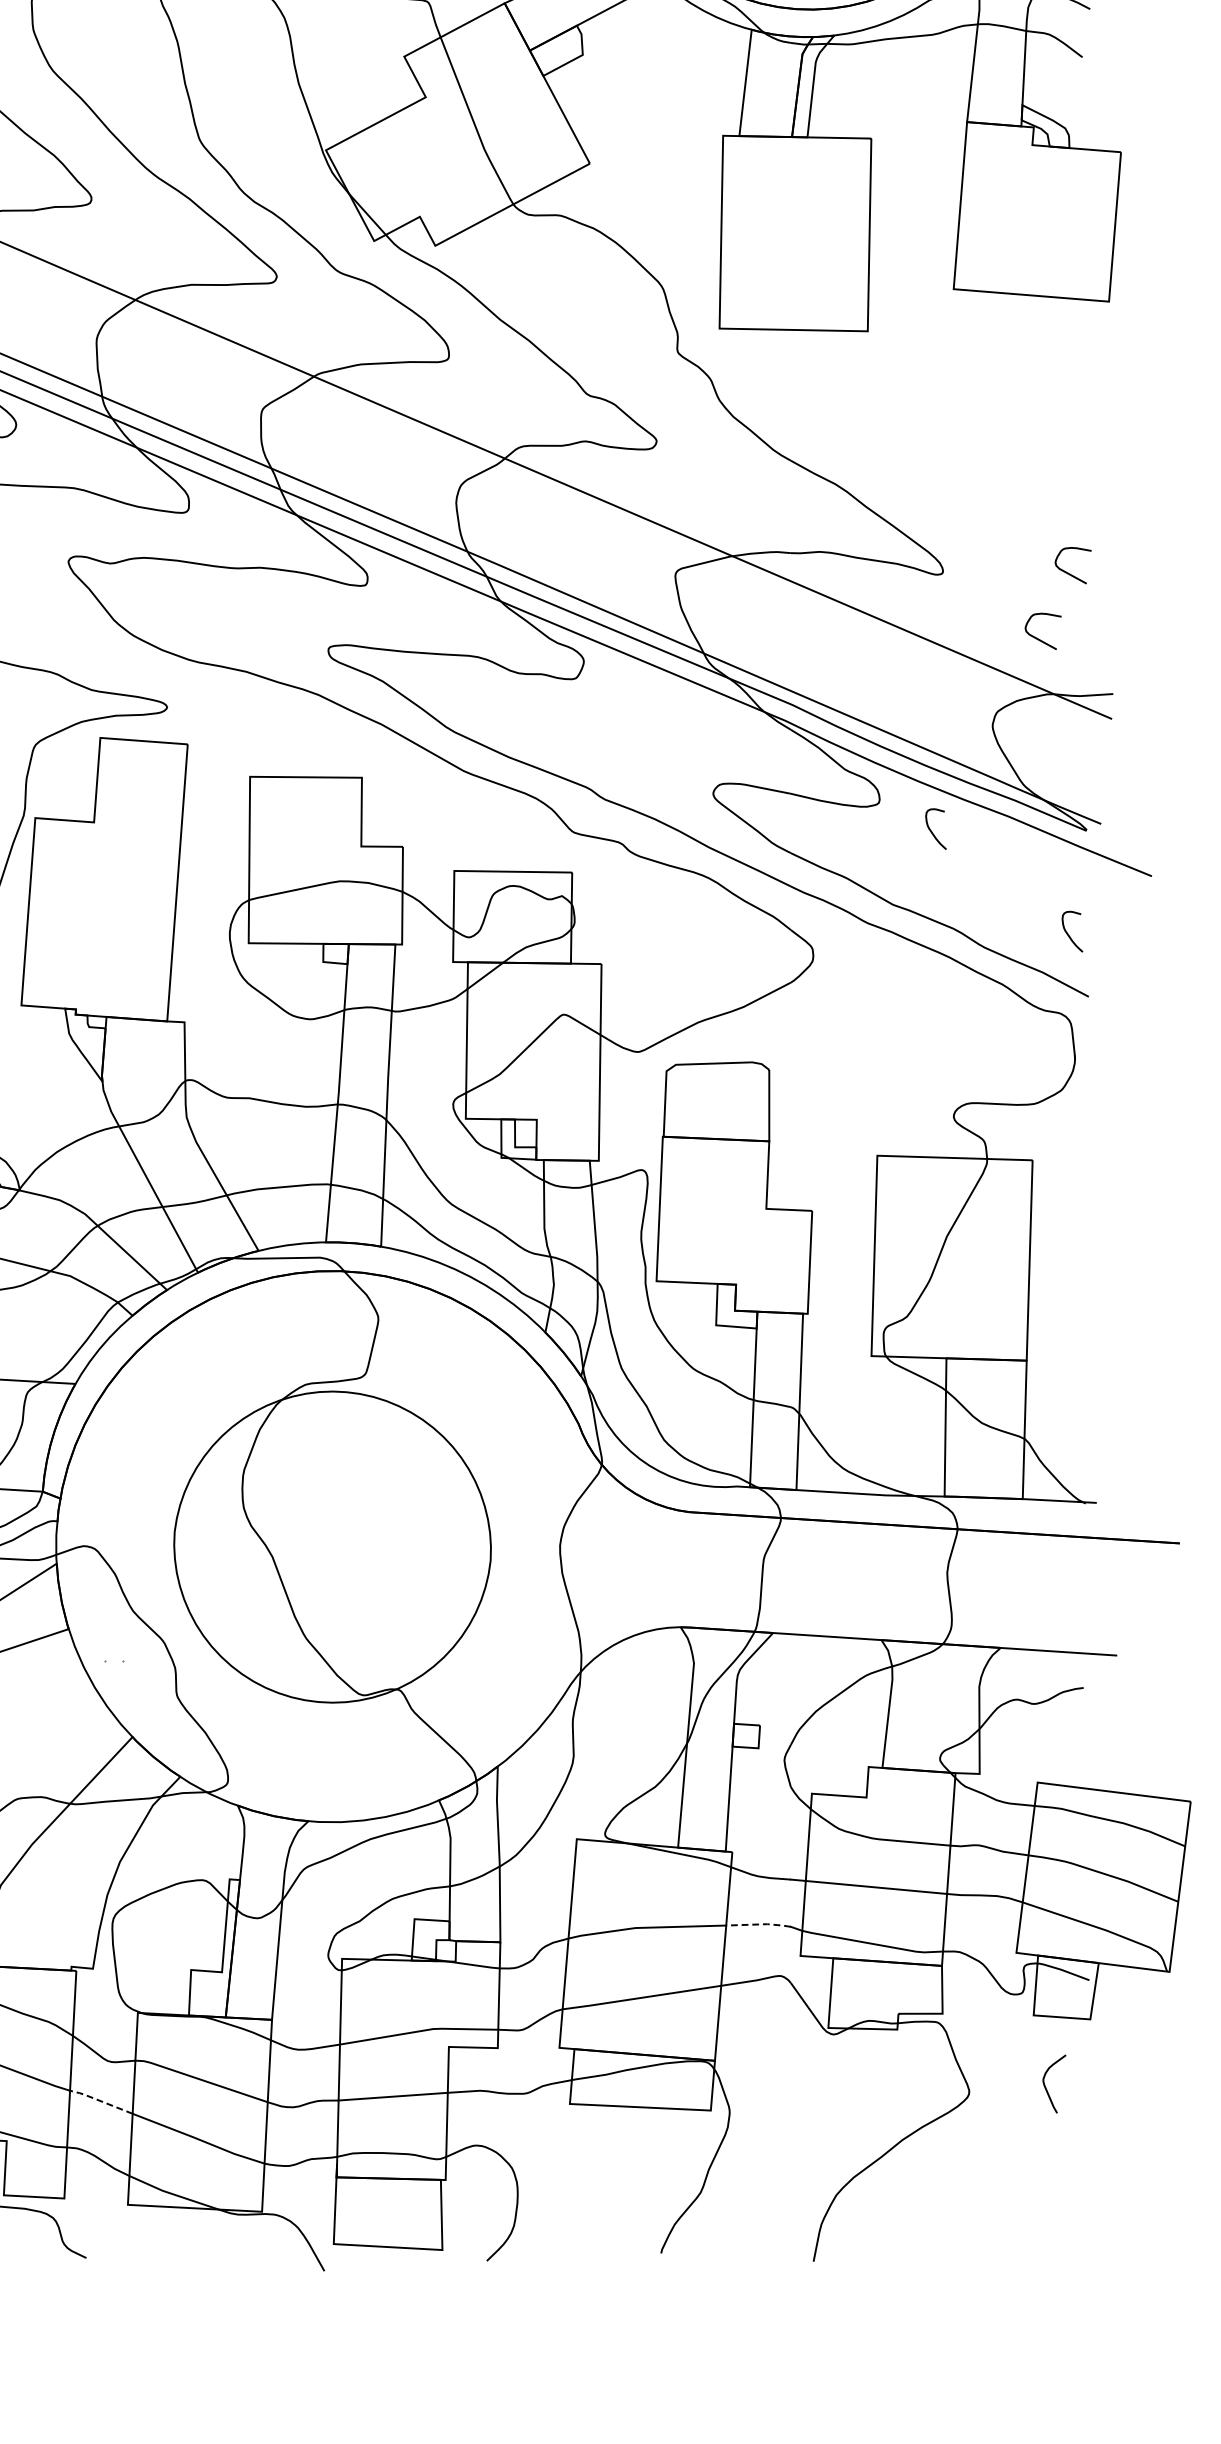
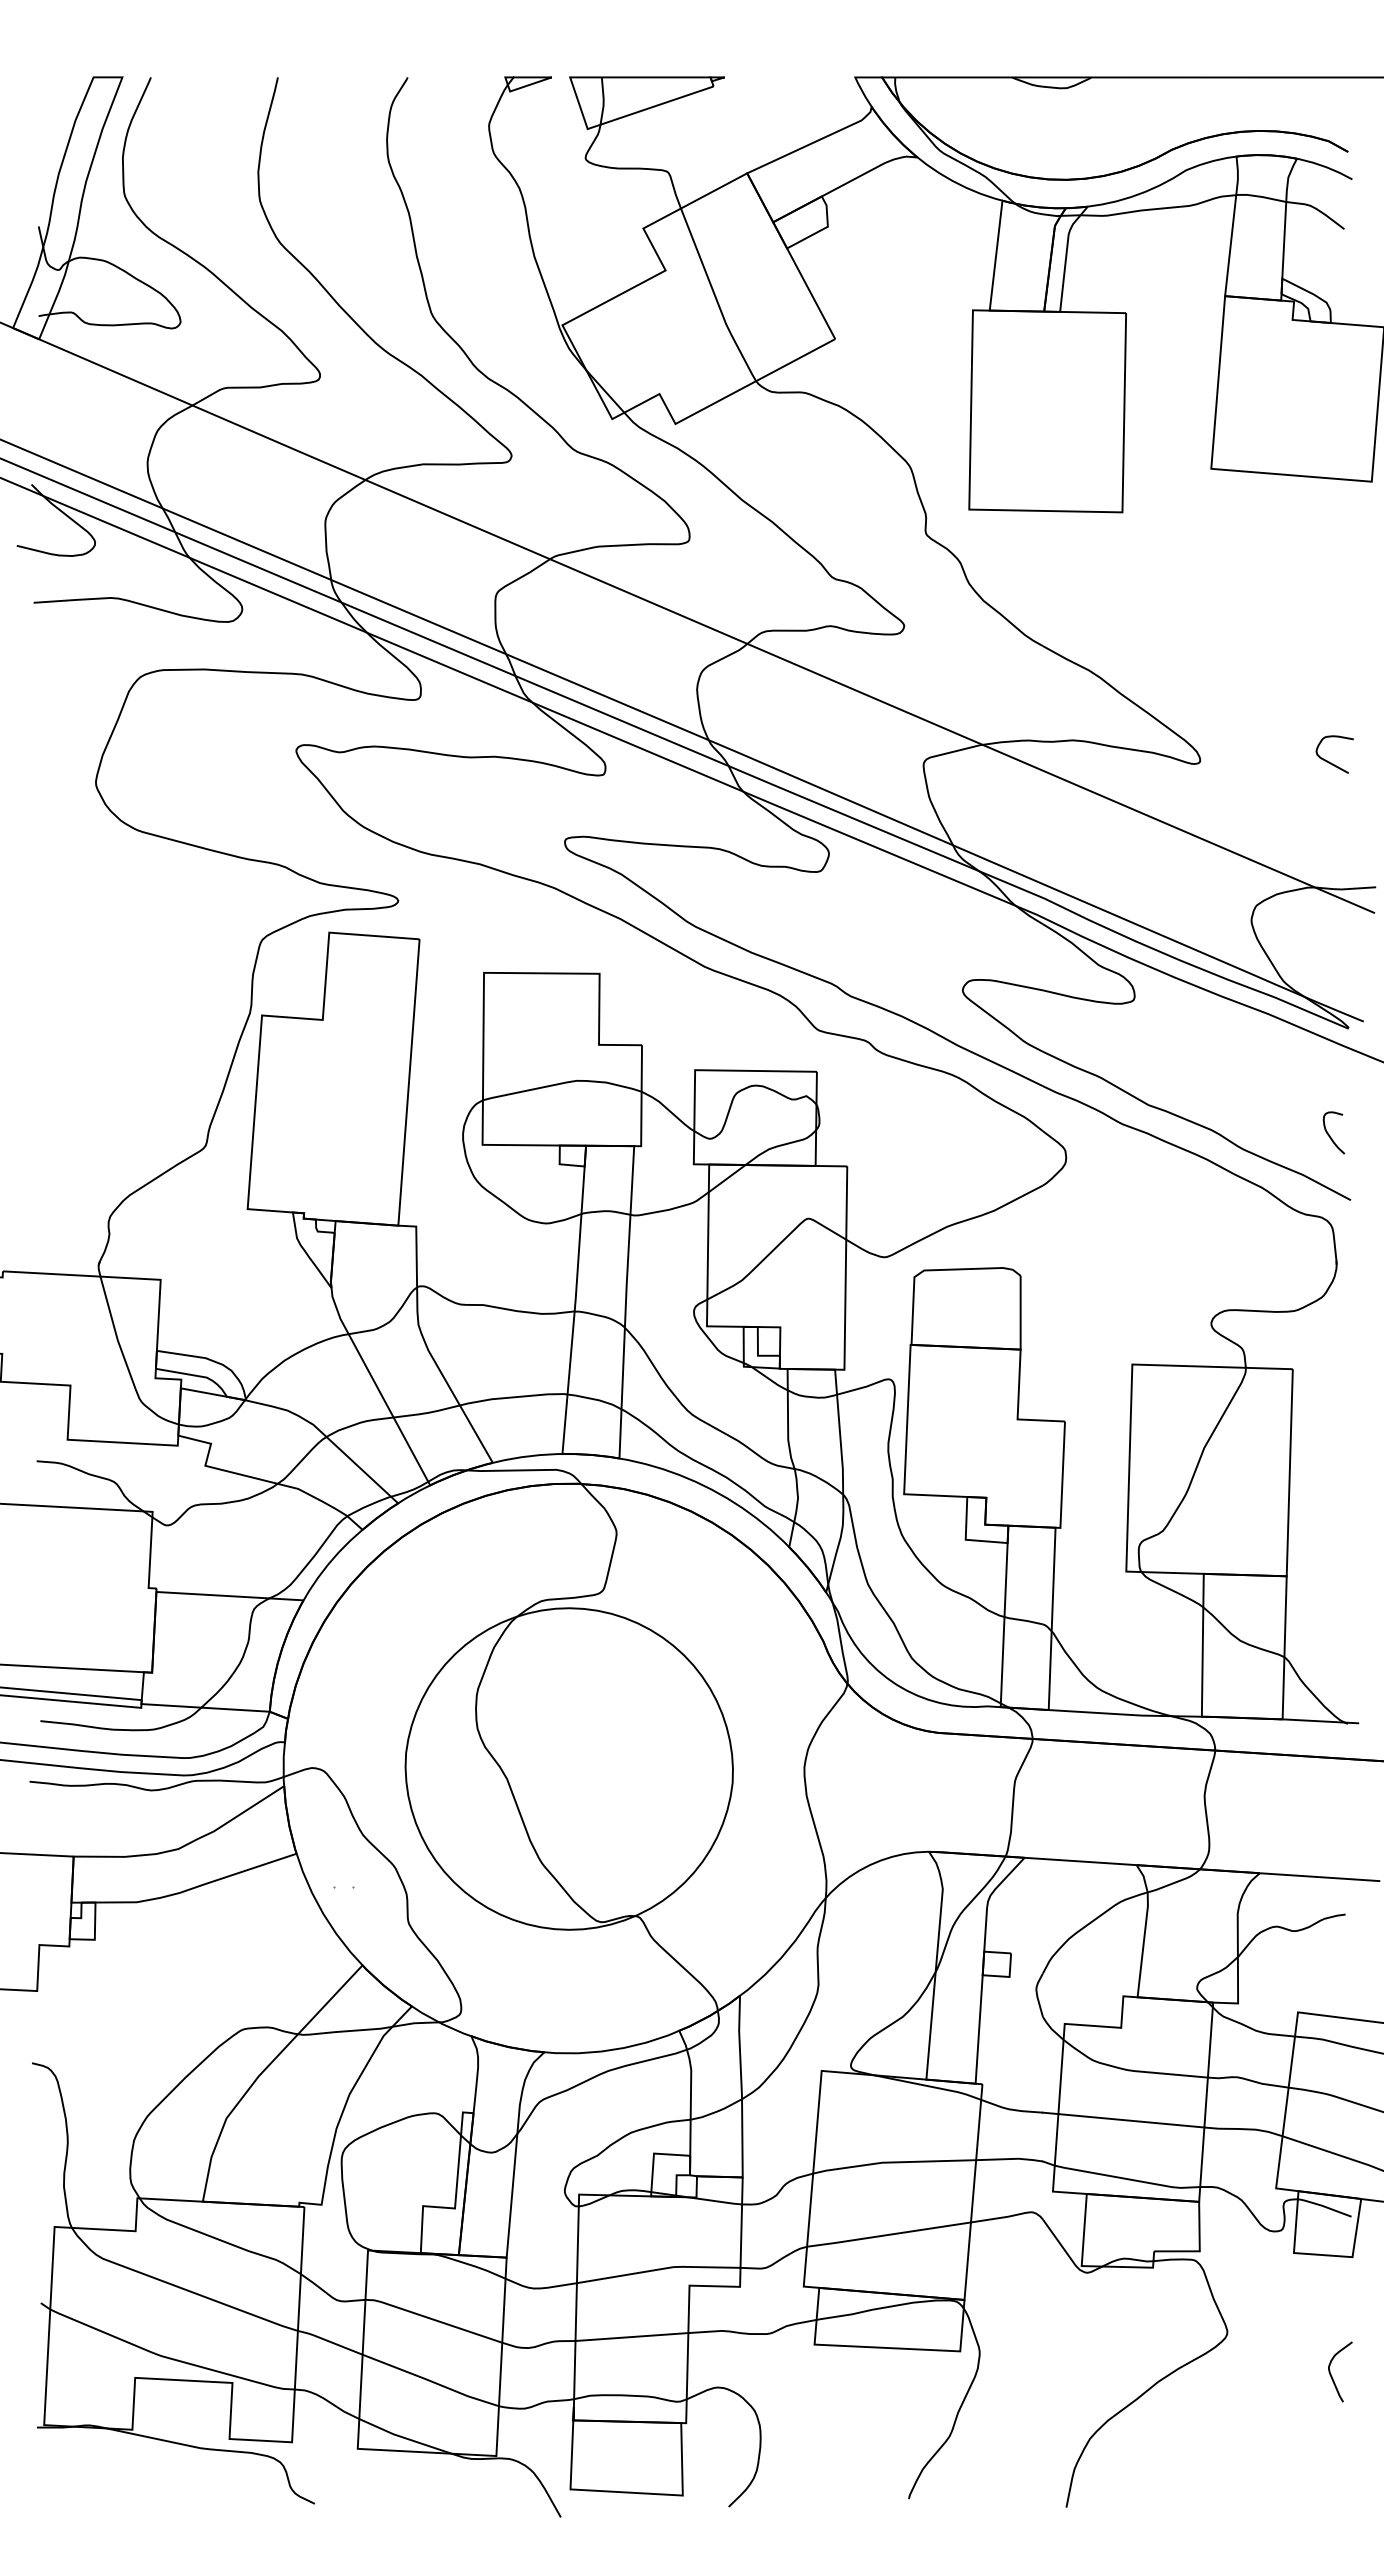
curve: (1040, 639) -> (1300, 830), removed
curve: (932, 831) -> (1189, 1029), removed
line: (759, 1924) -> (1010, 2159), dashed -> solid
curve: (1045, 2085) -> (1331, 2373), moved
line: (99, 2100) -> (328, 2341), dashed -> solid

